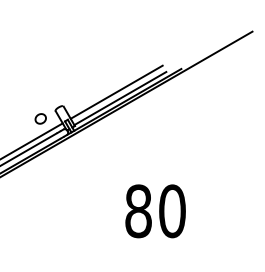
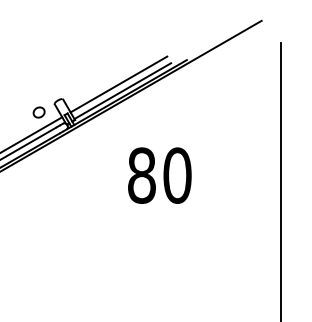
text: (155, 211) -> (159, 175), moved

